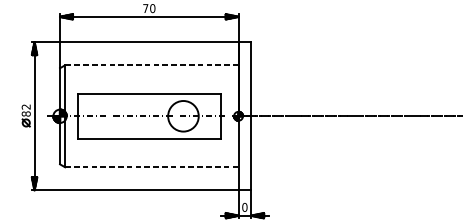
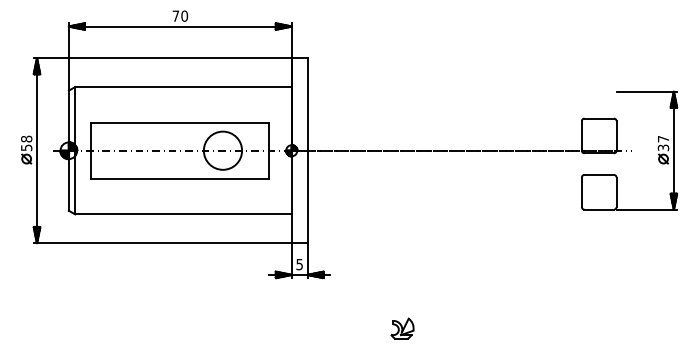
line: (151, 65) -> (183, 87), dashed -> solid
text: (26, 110) -> (26, 143), 82 -> 58
line: (152, 167) -> (184, 214), dashed -> solid
text: (244, 207) -> (299, 264), 0 -> 5

